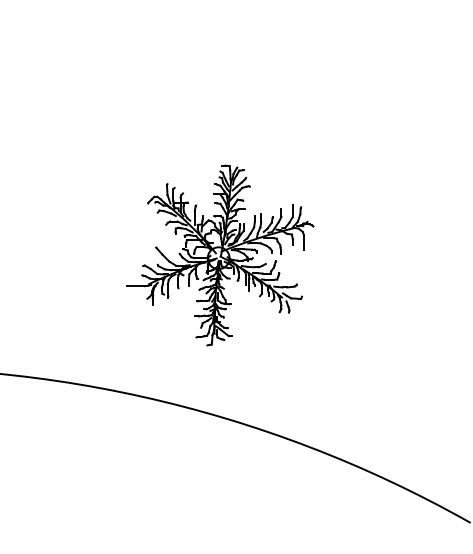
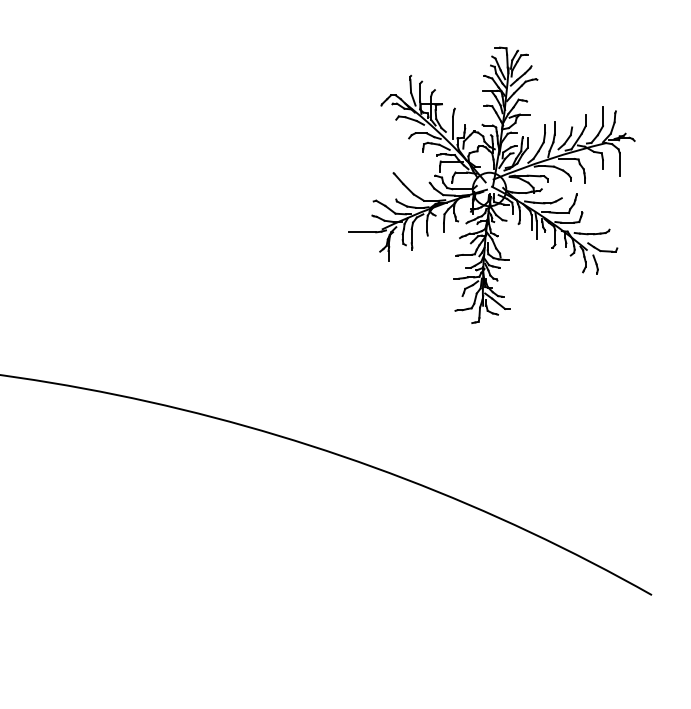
part: (220, 255) -> (492, 185), moved

